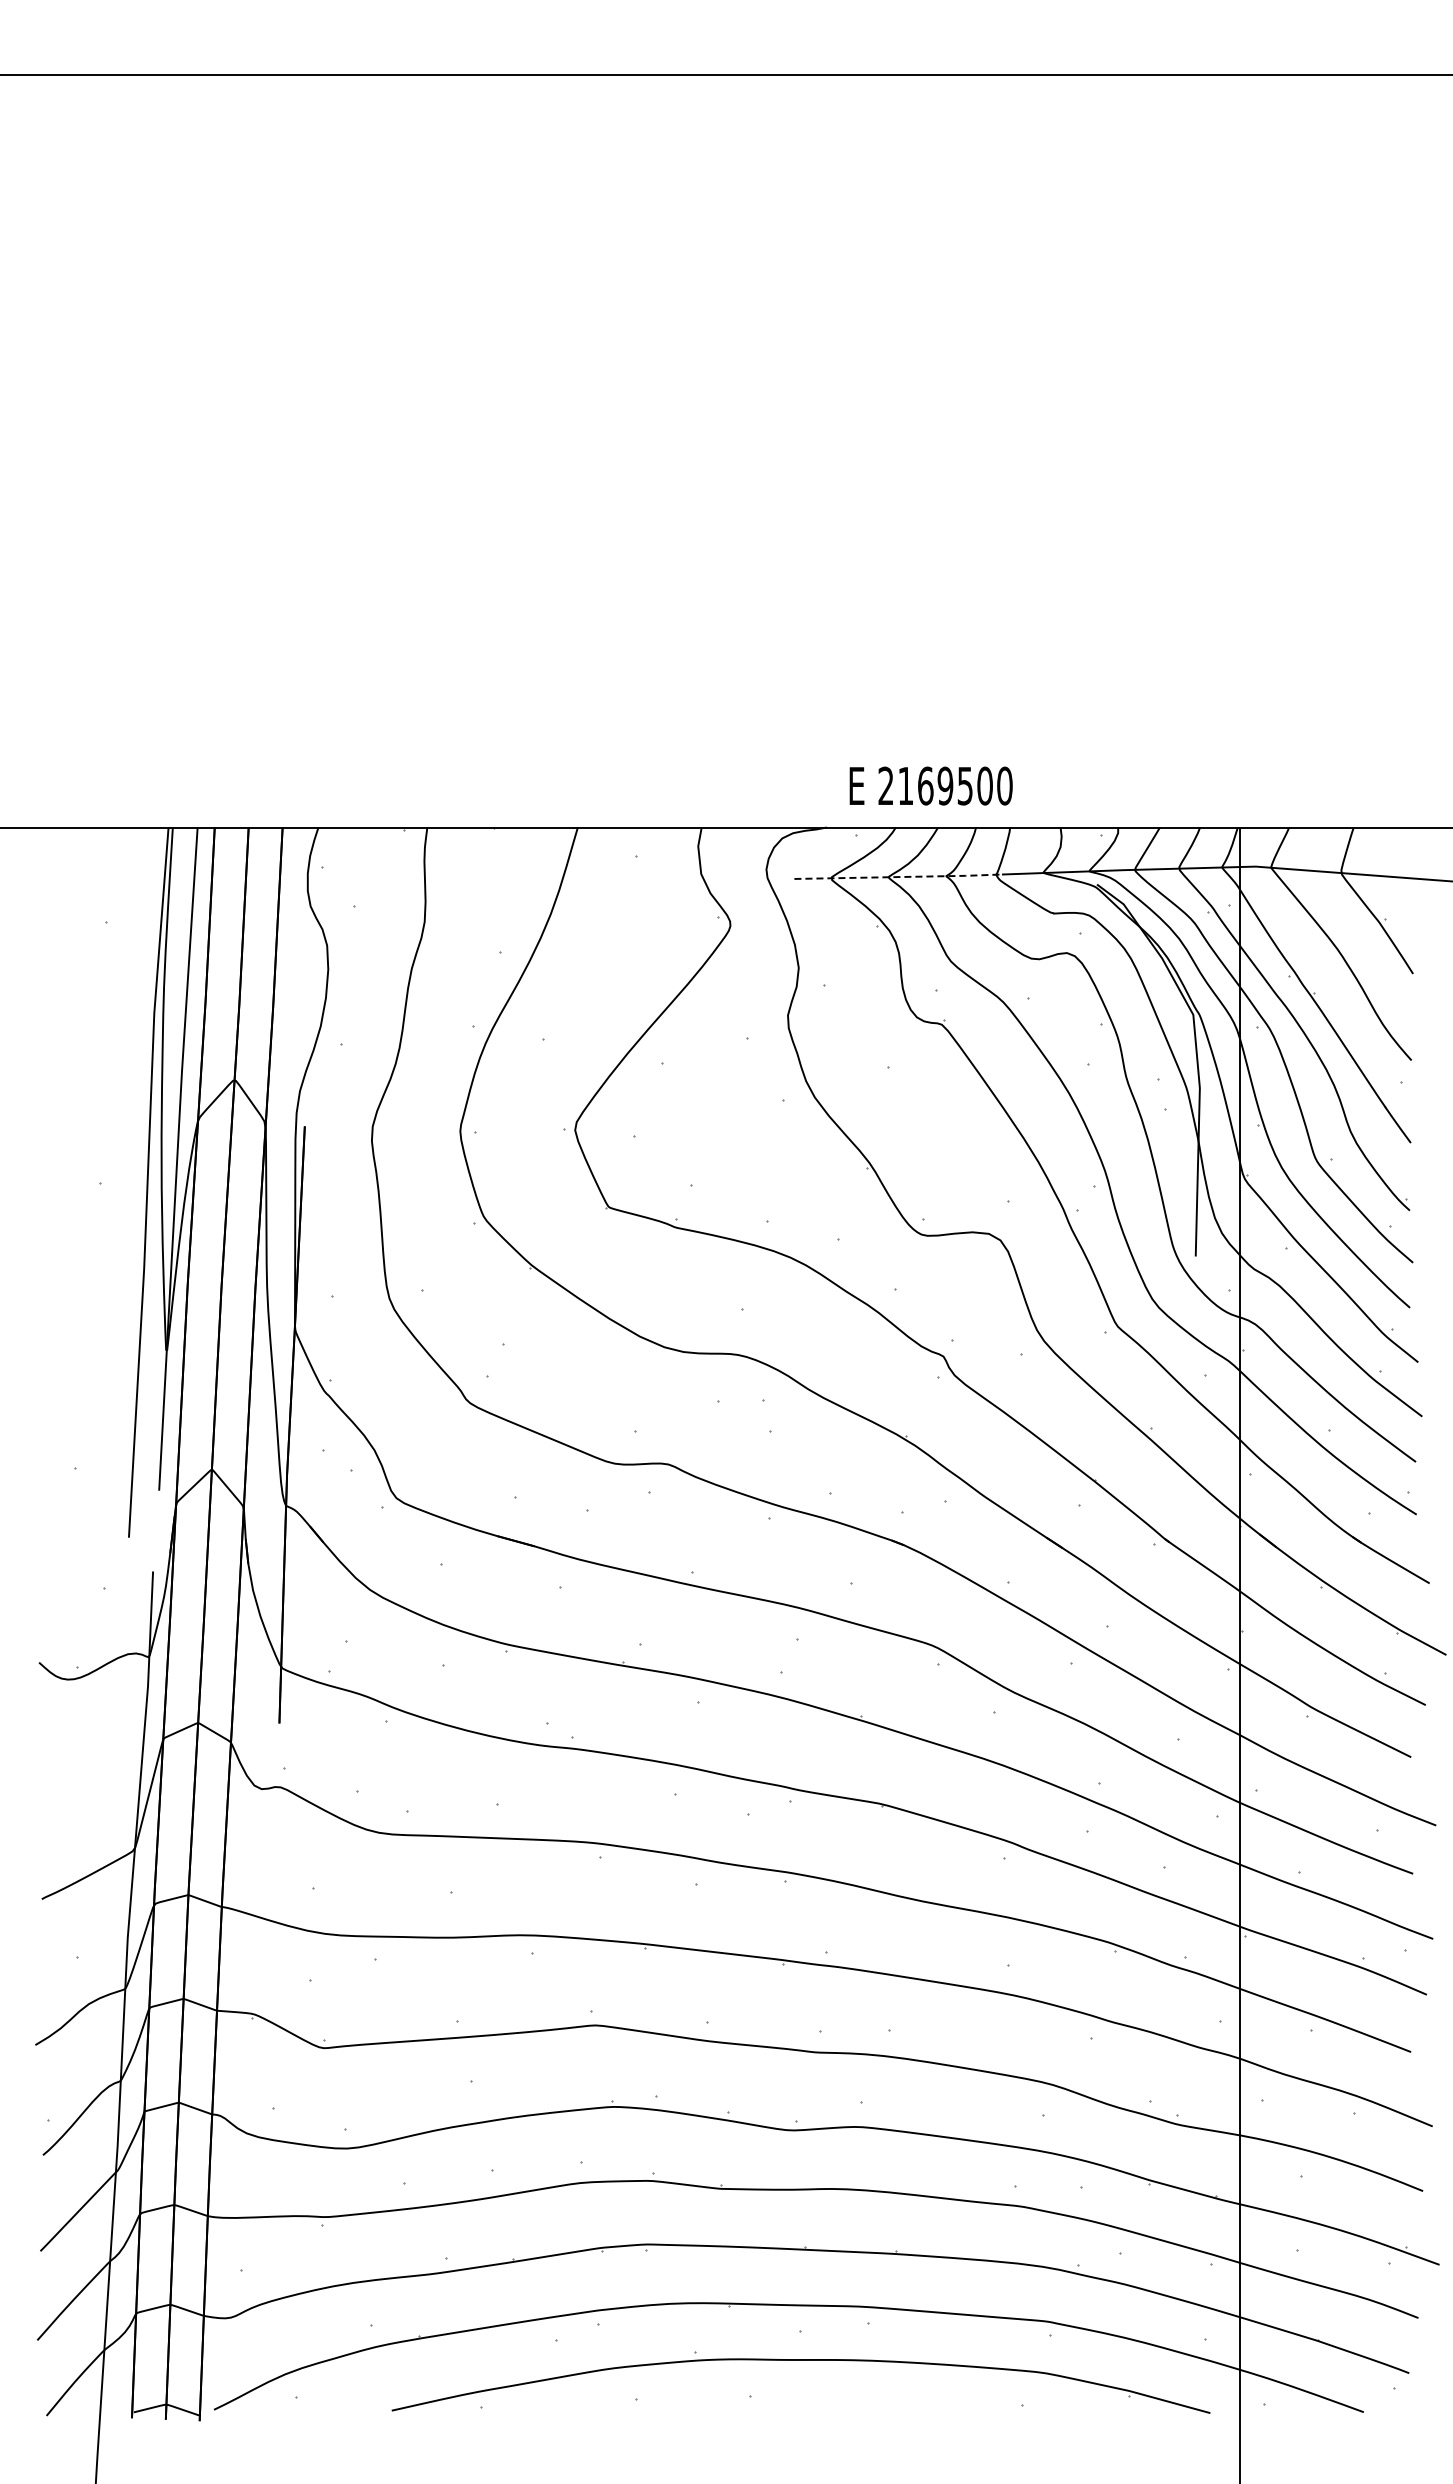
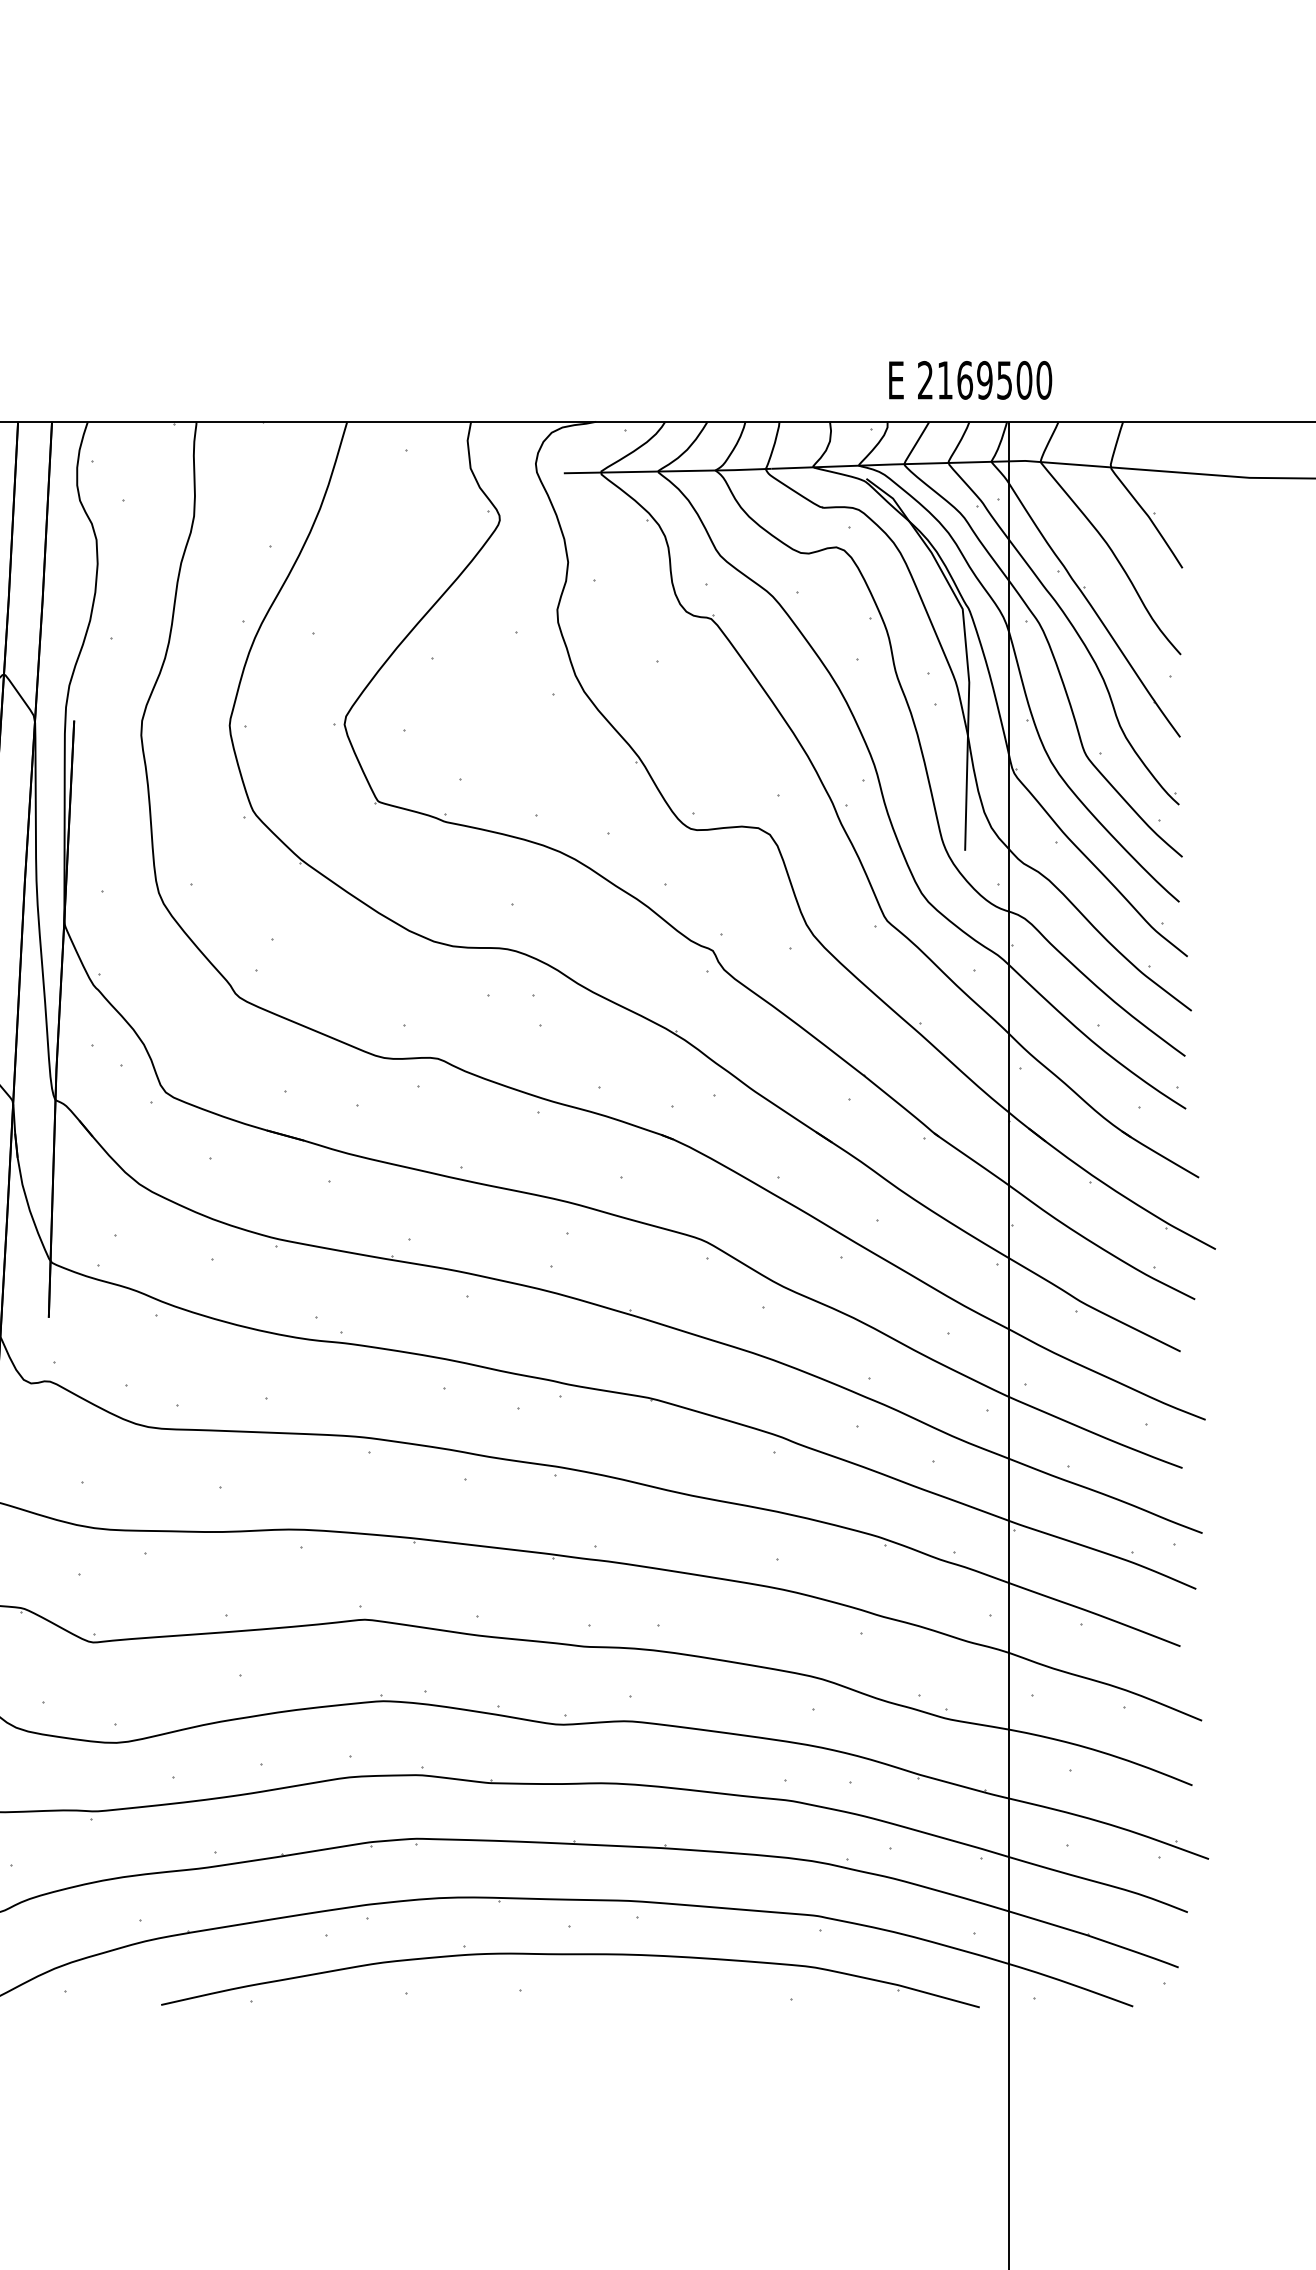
text: (930, 785) -> (969, 379), moved
line: (899, 877) -> (668, 471), dashed -> solid

